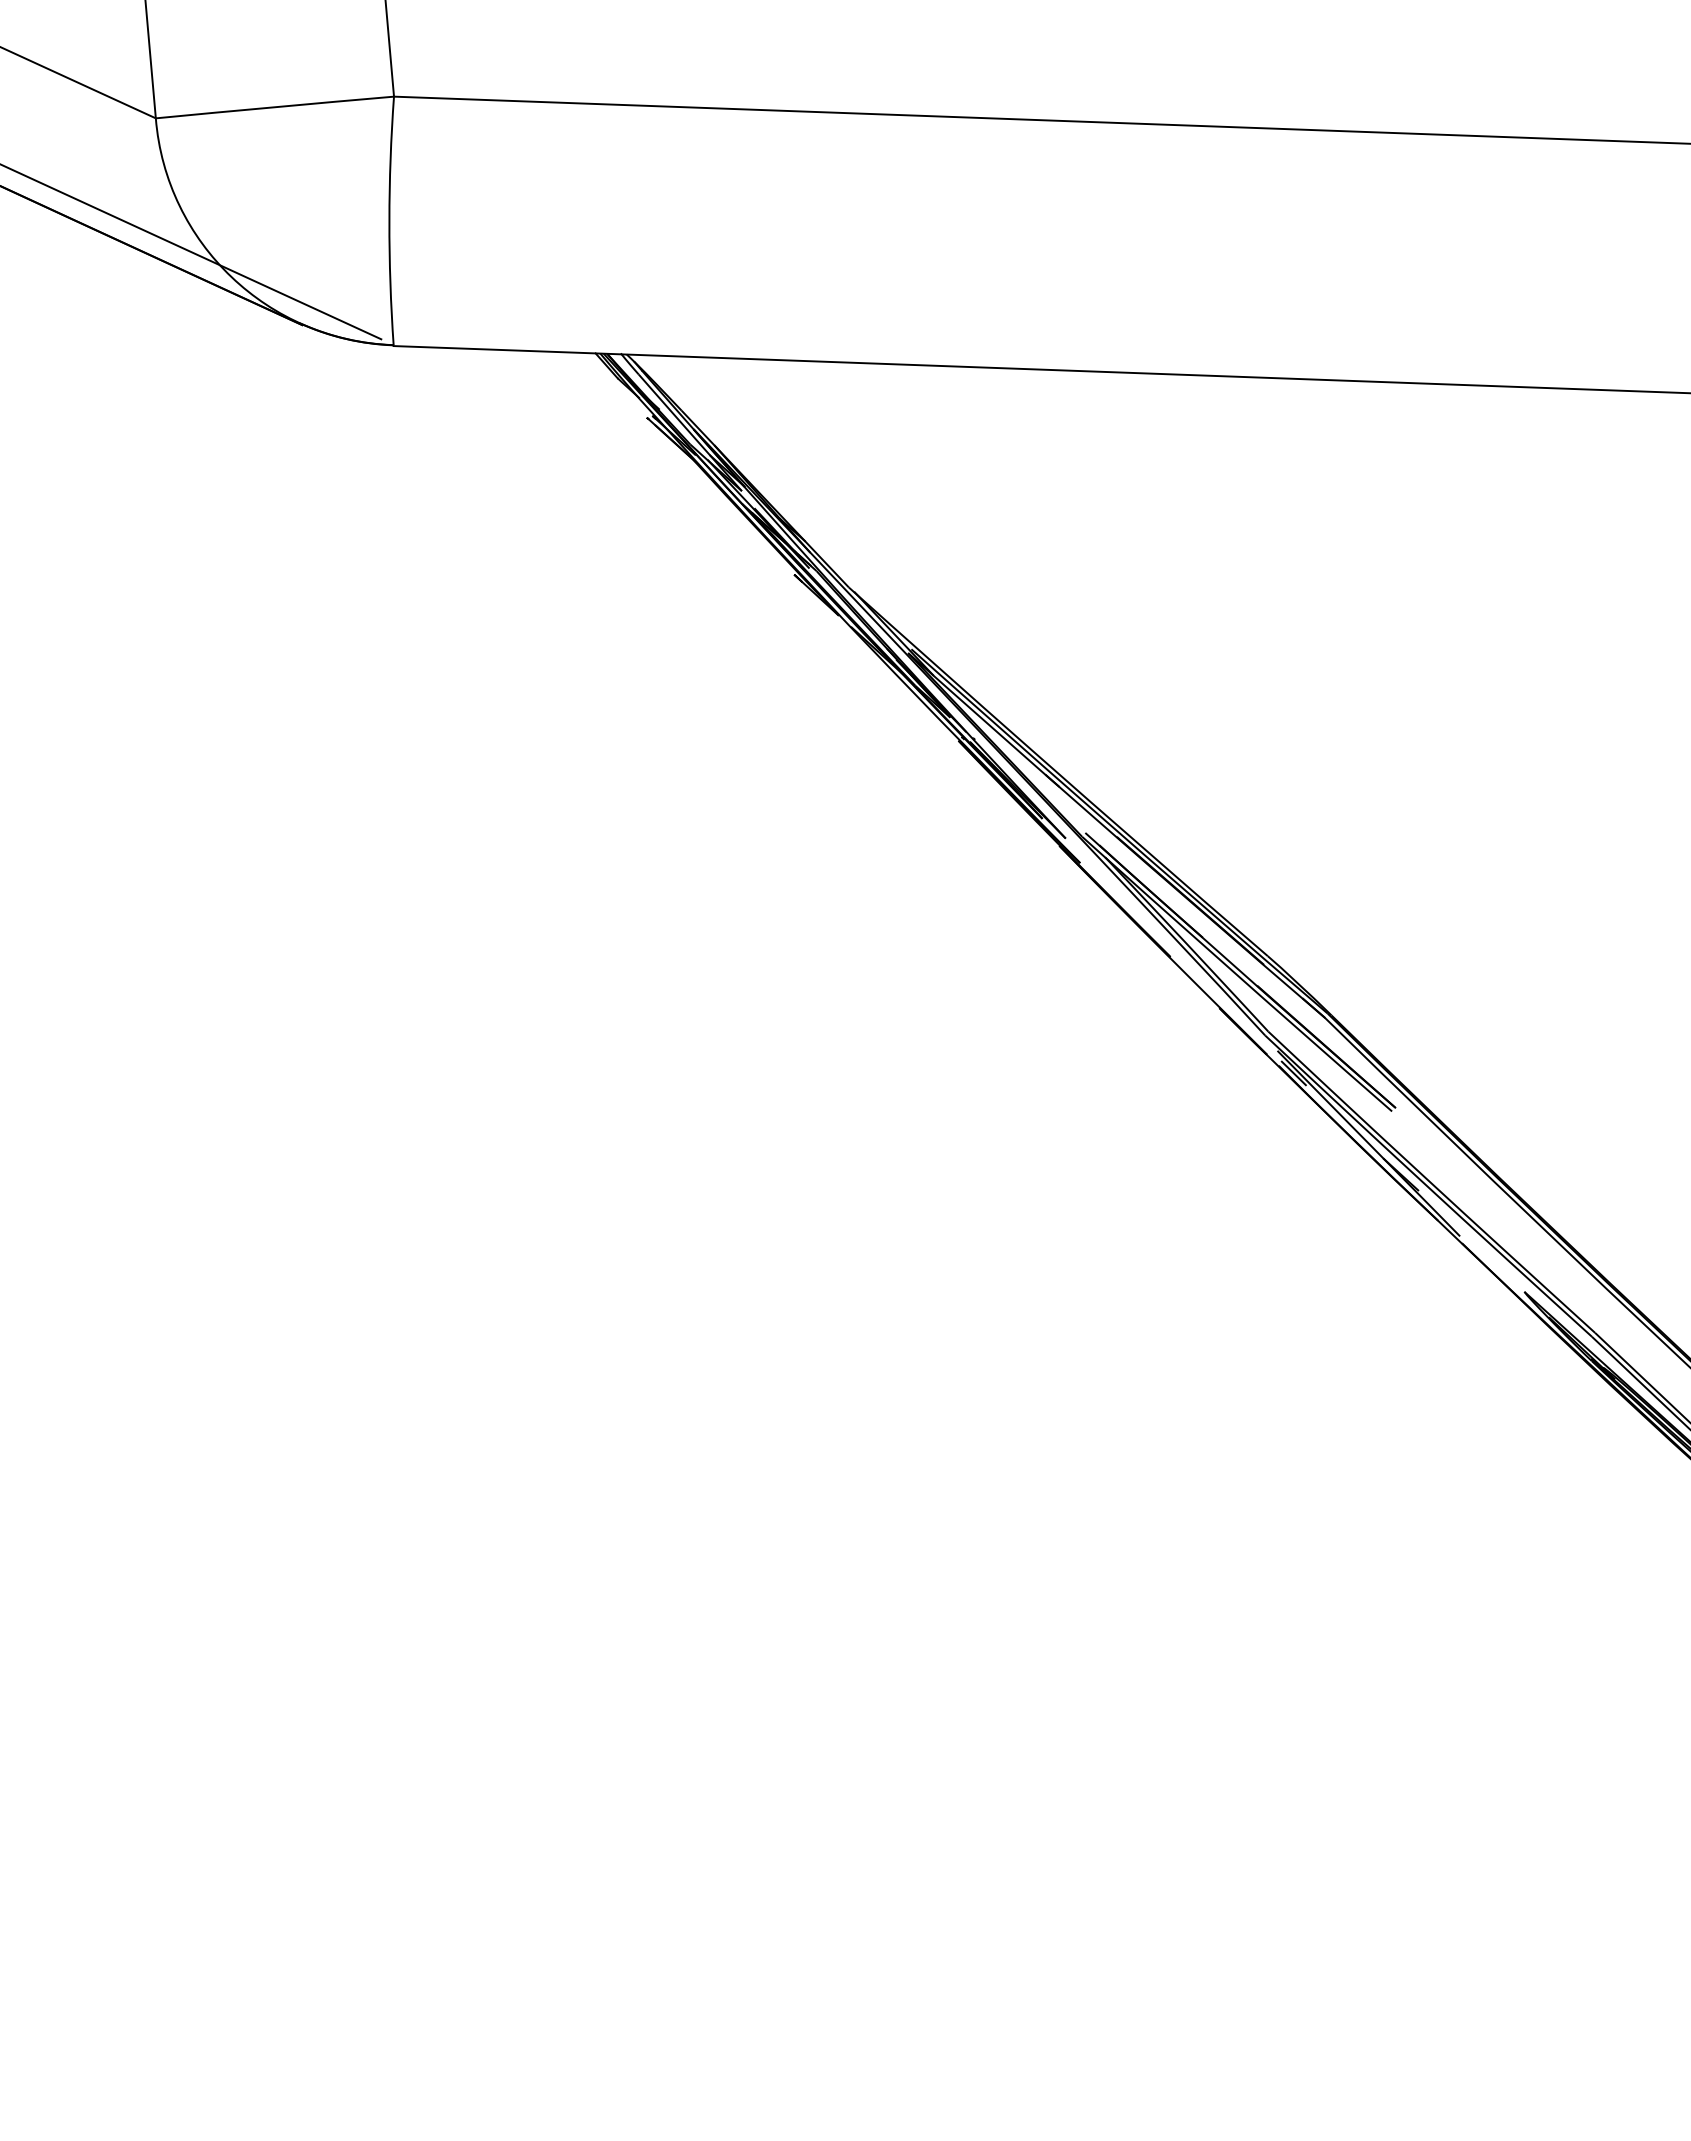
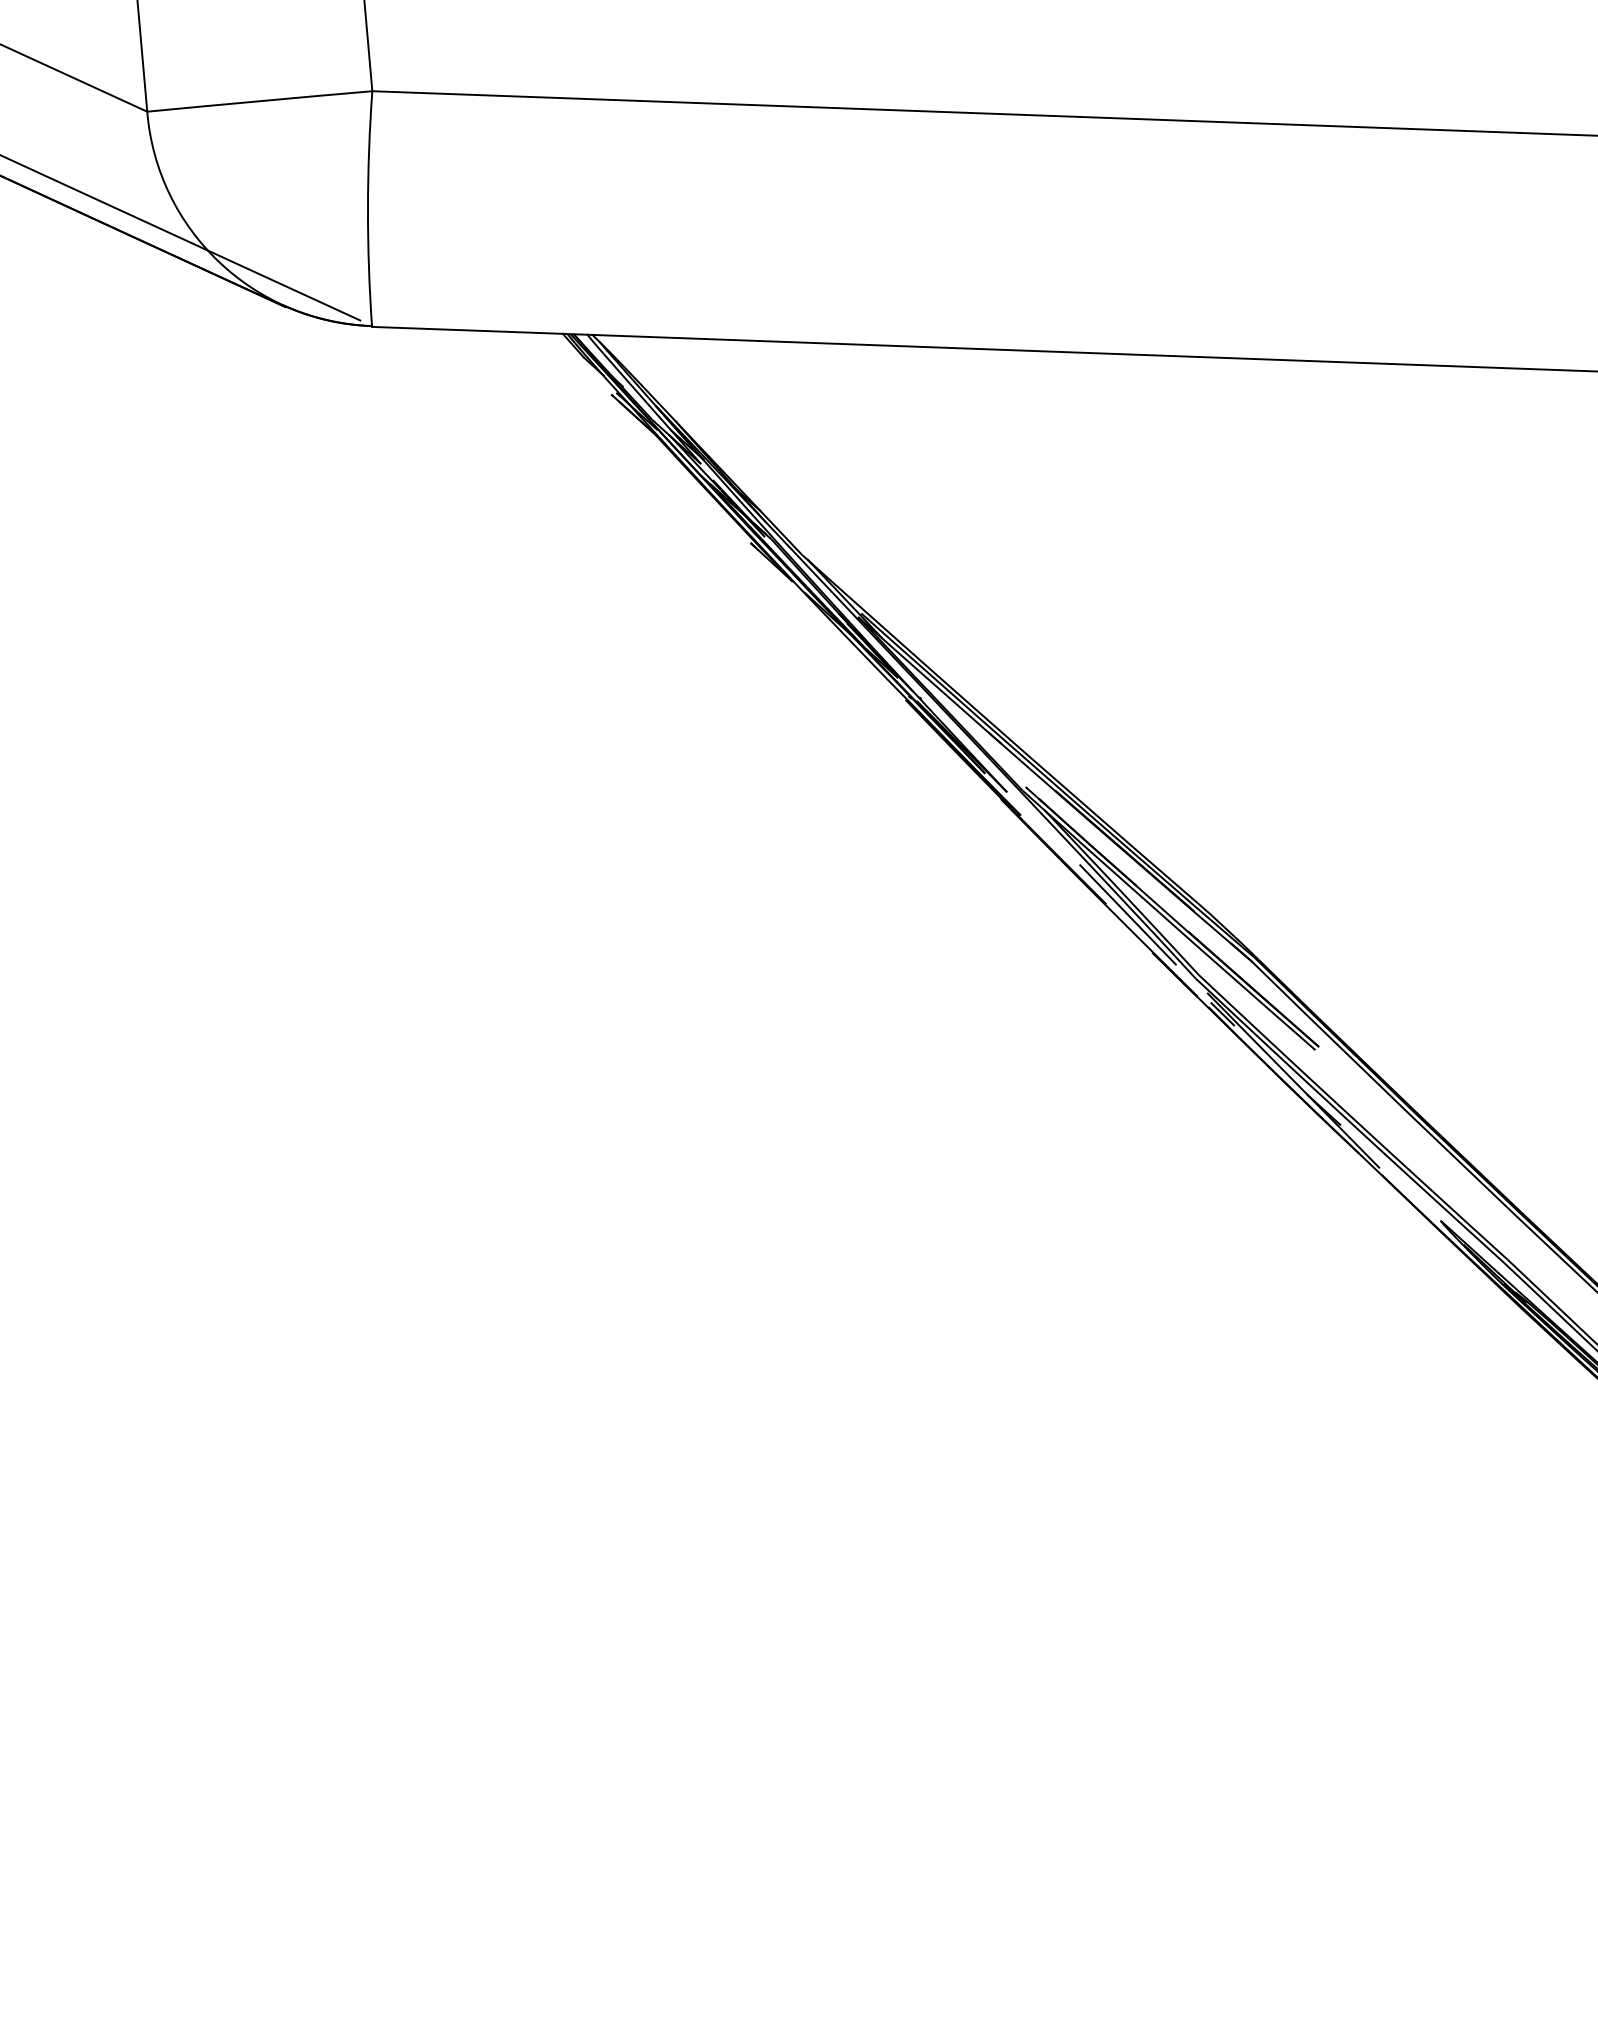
line: (1193, 967) -> (1127, 914), added

